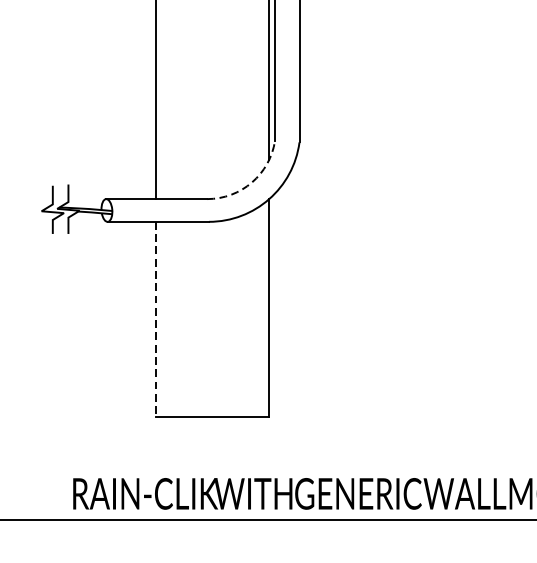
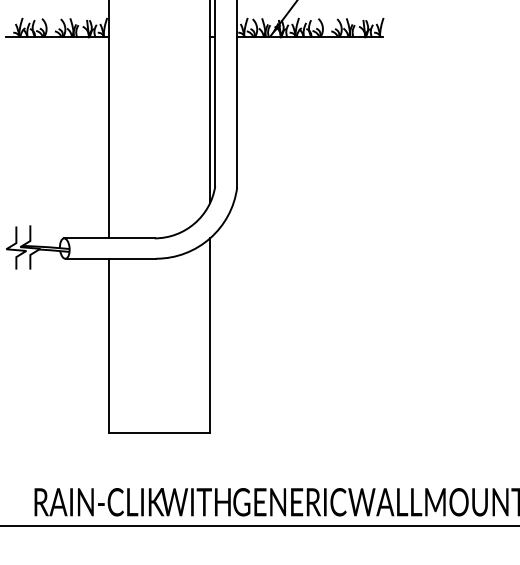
arc: (251, 182) -> (194, 223), dashed -> solid
line: (156, 319) -> (109, 346), dashed -> solid

